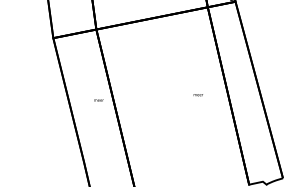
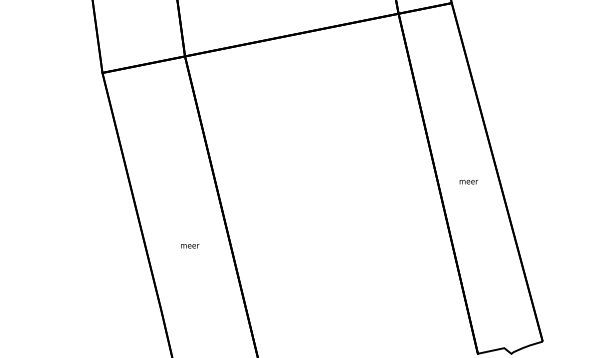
text: (197, 95) -> (467, 182), moved
text: (98, 100) -> (189, 246), moved

